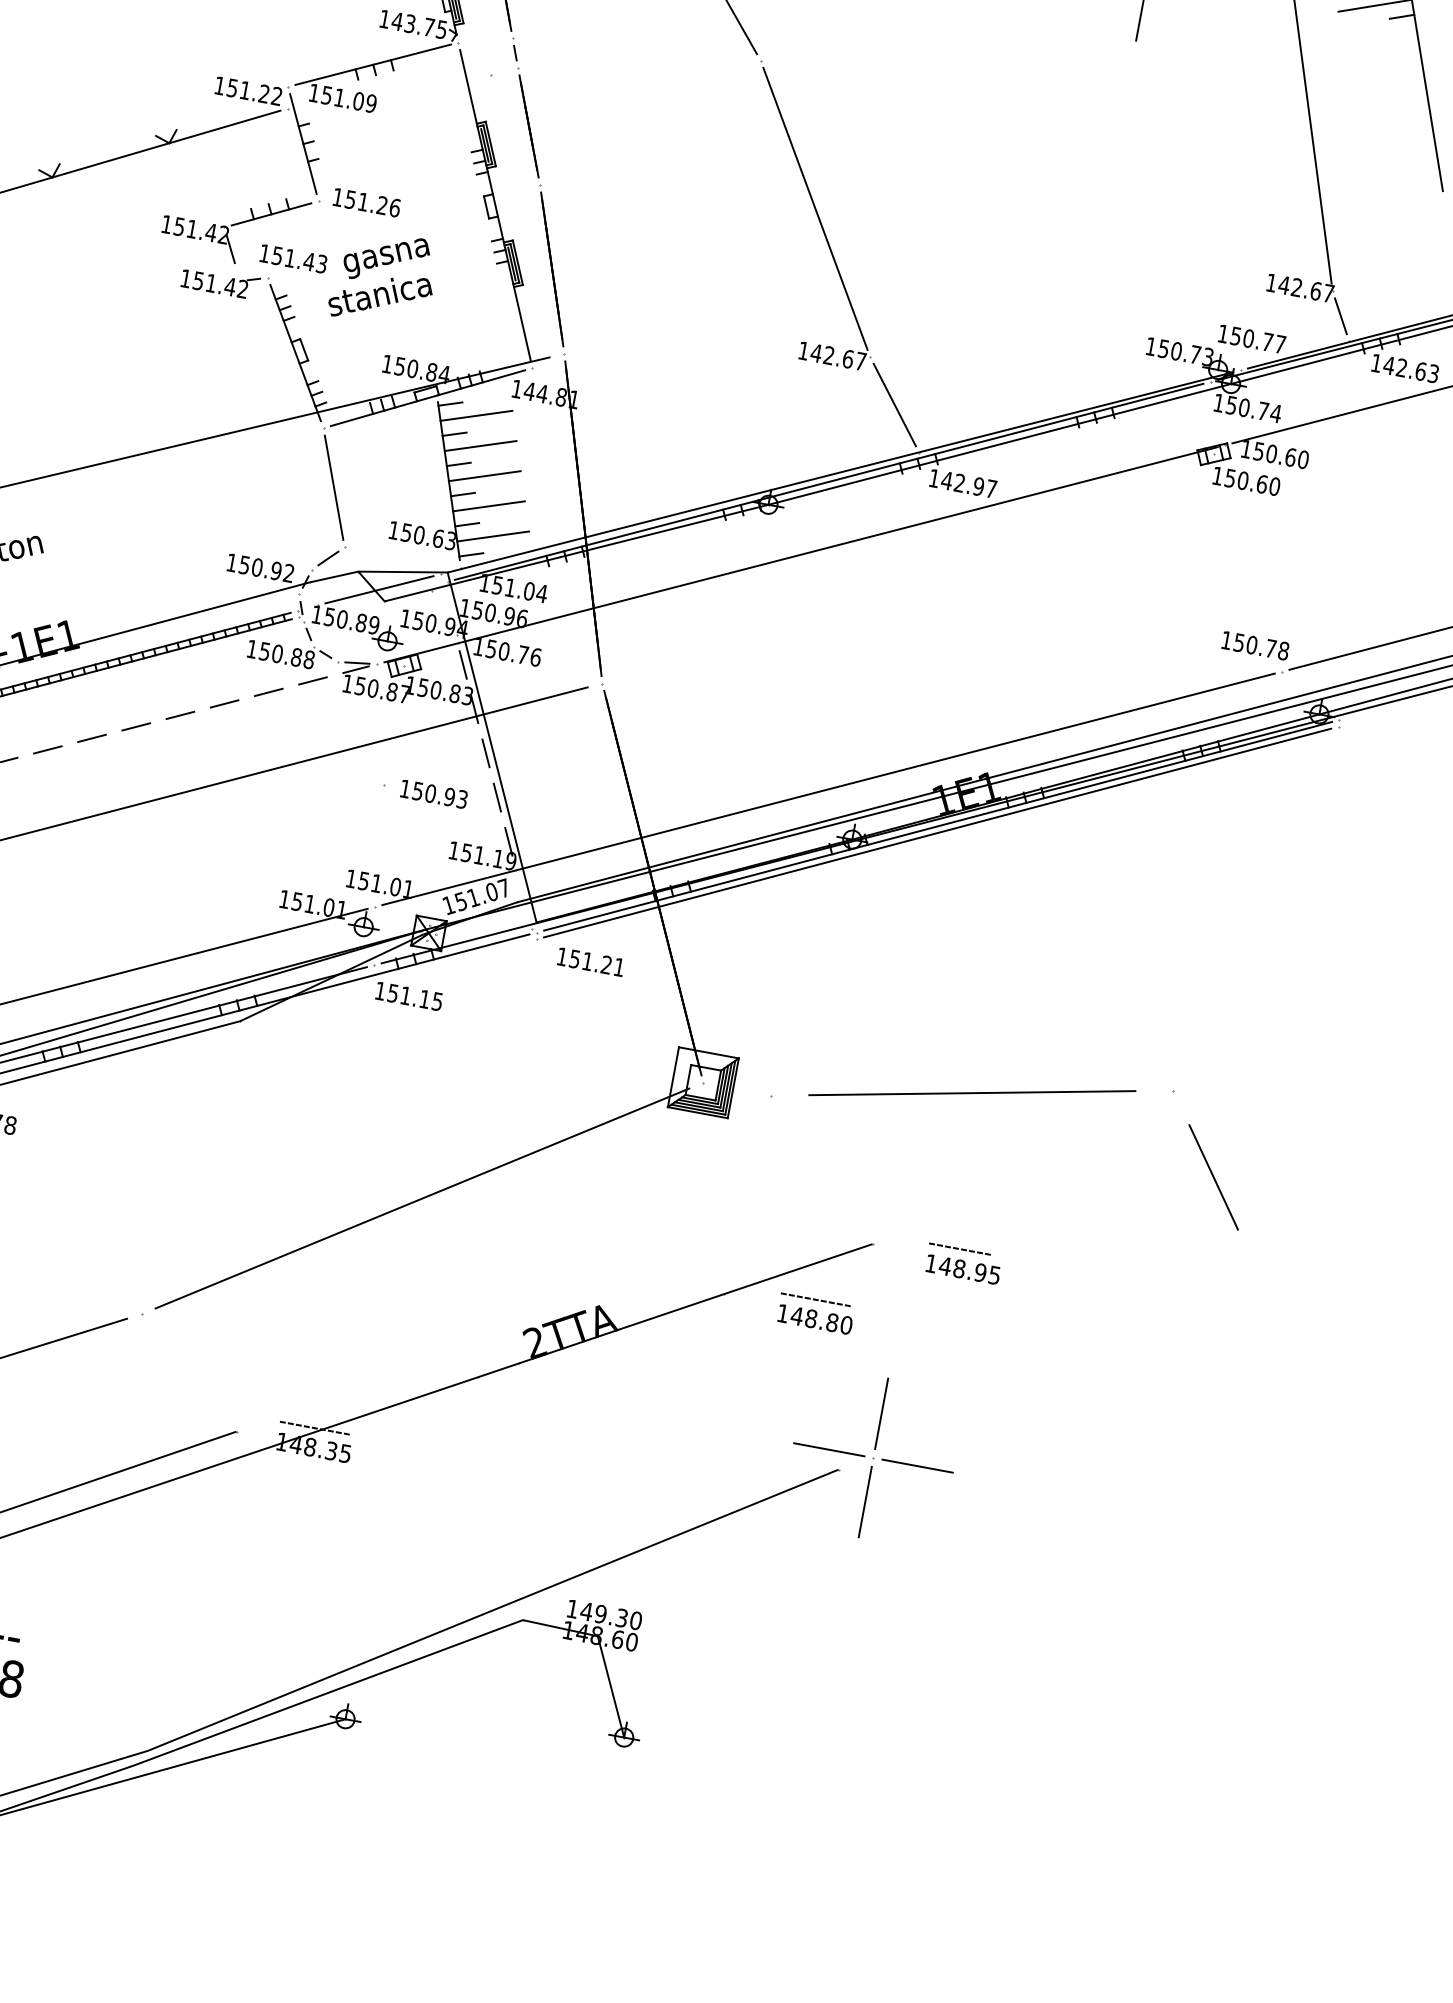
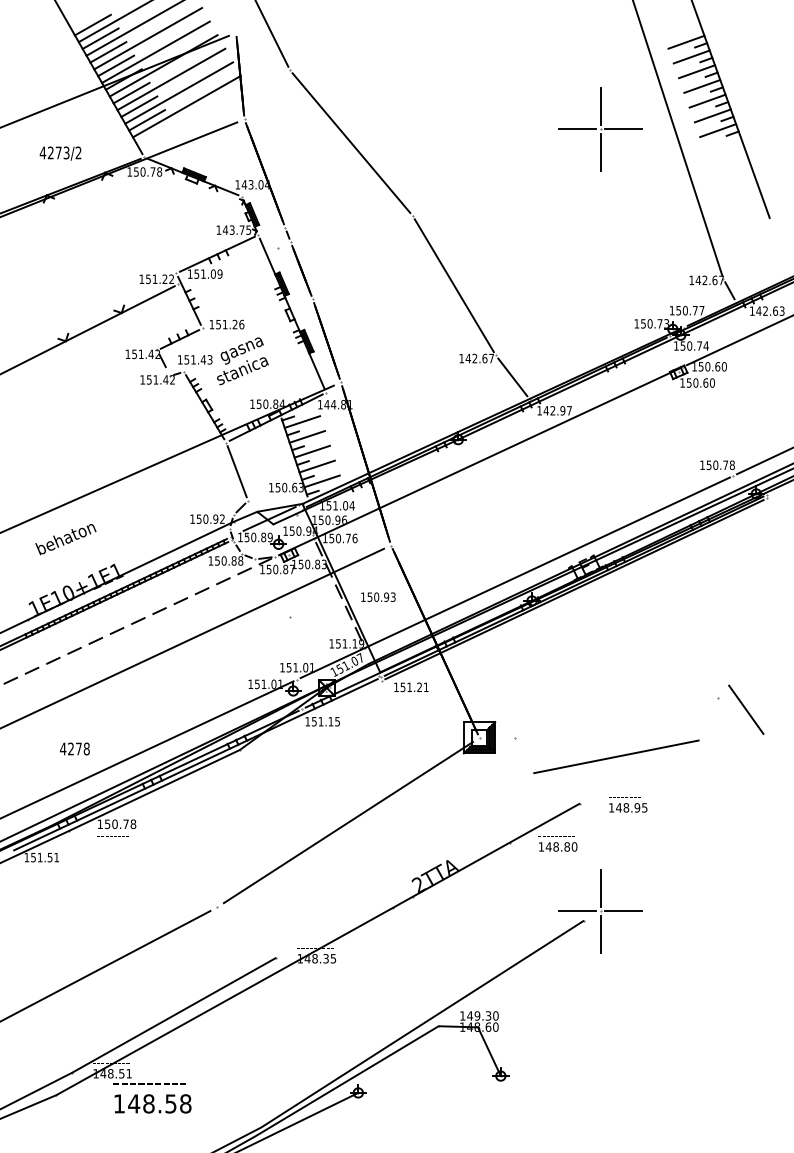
text: (434, 792) -> (378, 596), moved
line: (972, 1092) -> (616, 756), moved
line: (1214, 1176) -> (746, 709), moved

